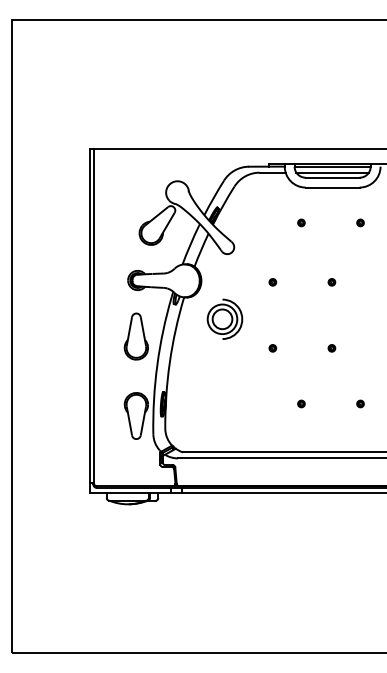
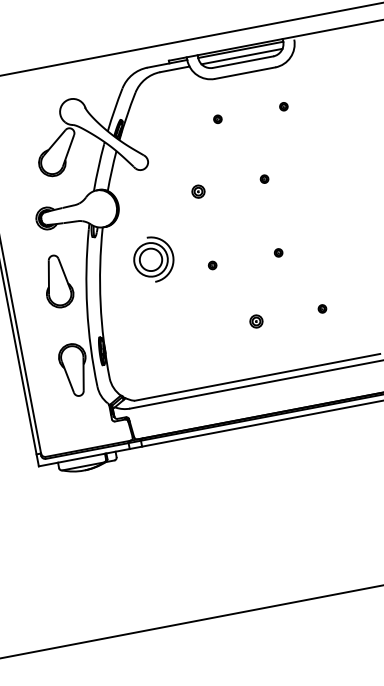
part: (272, 282) -> (198, 192), size x1.6
part: (224, 318) -> (153, 258), moved
part: (301, 403) -> (256, 320), size x1.6

